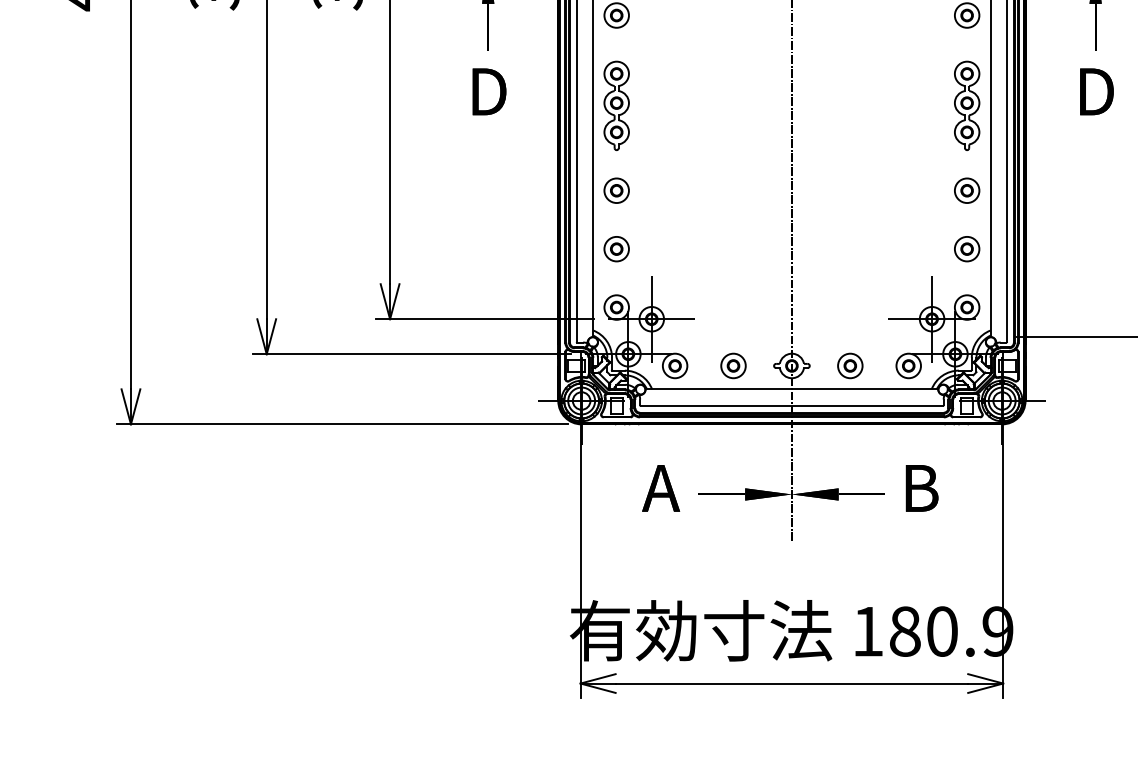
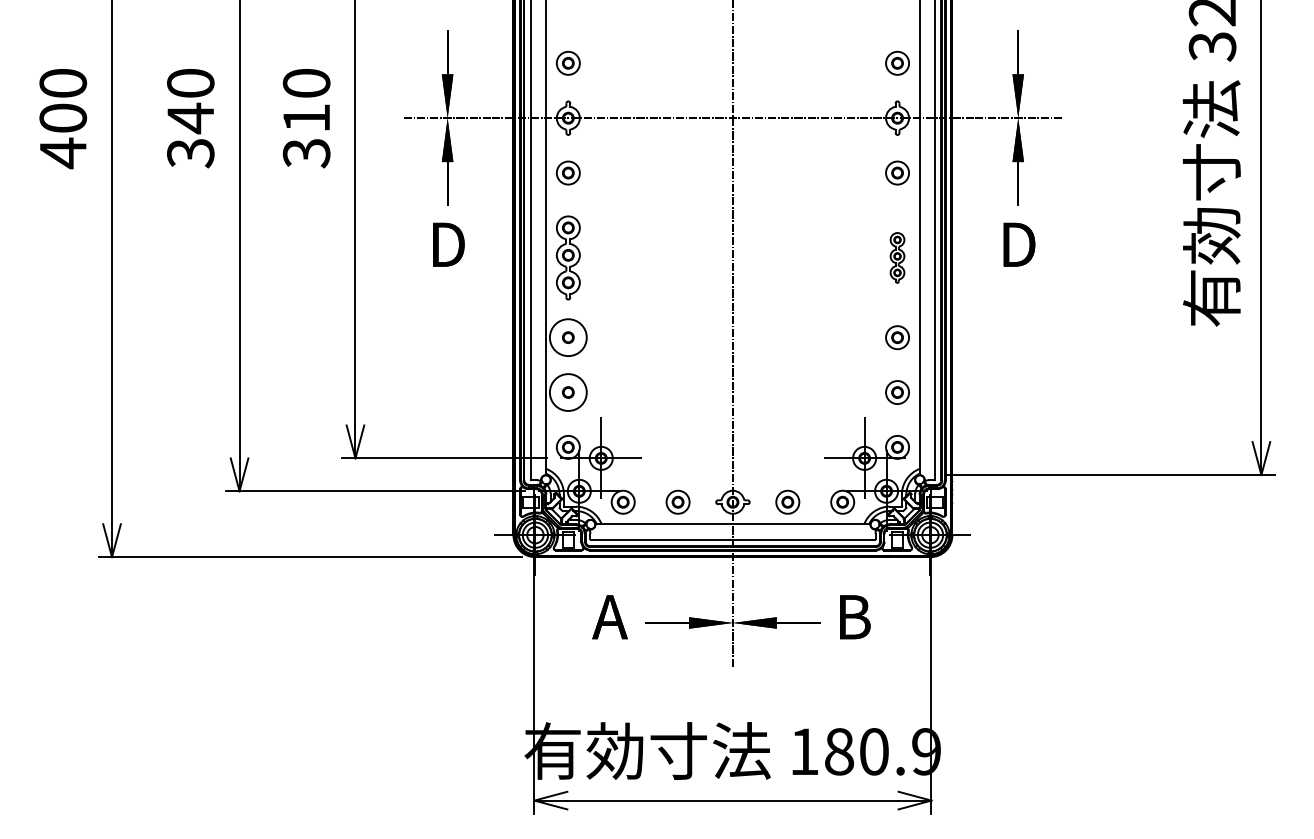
part: (967, 105) -> (897, 257), size x0.6
circle: (615, 190) -> (567, 337), size x1.6
circle: (615, 249) -> (567, 392), size x1.6

